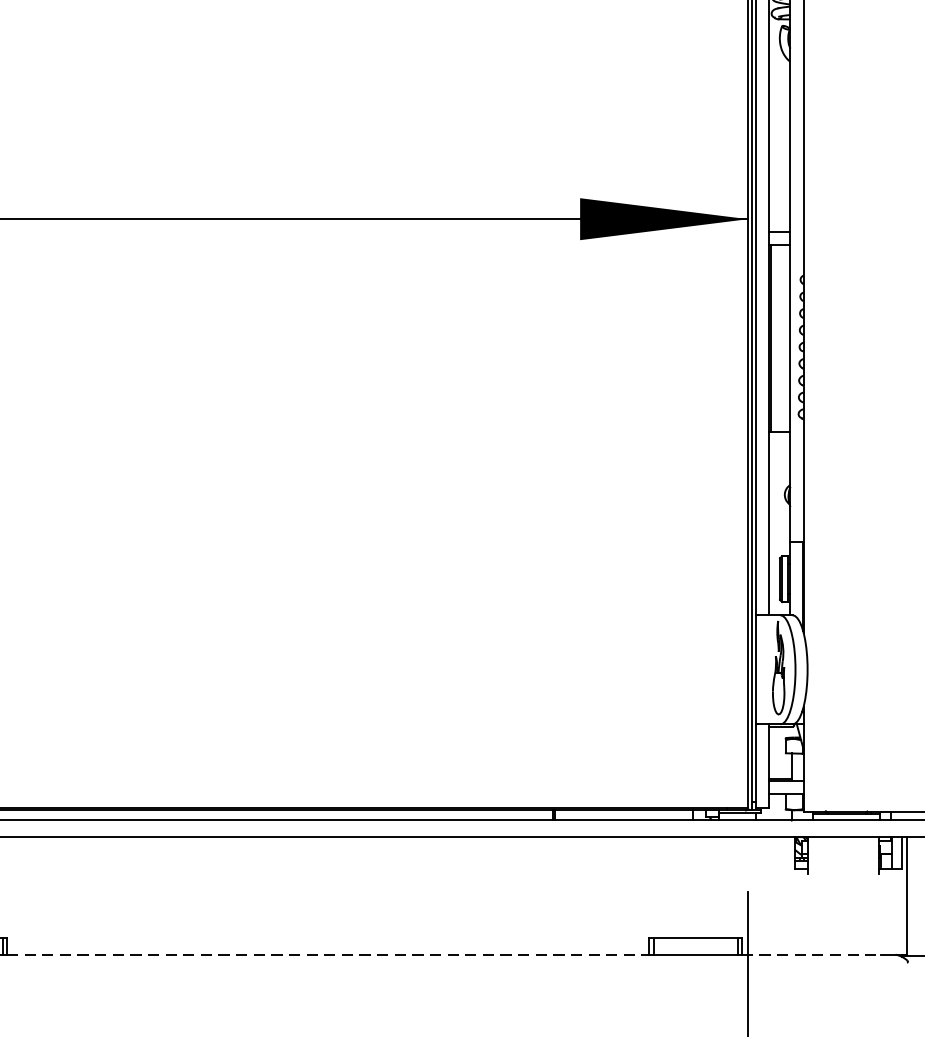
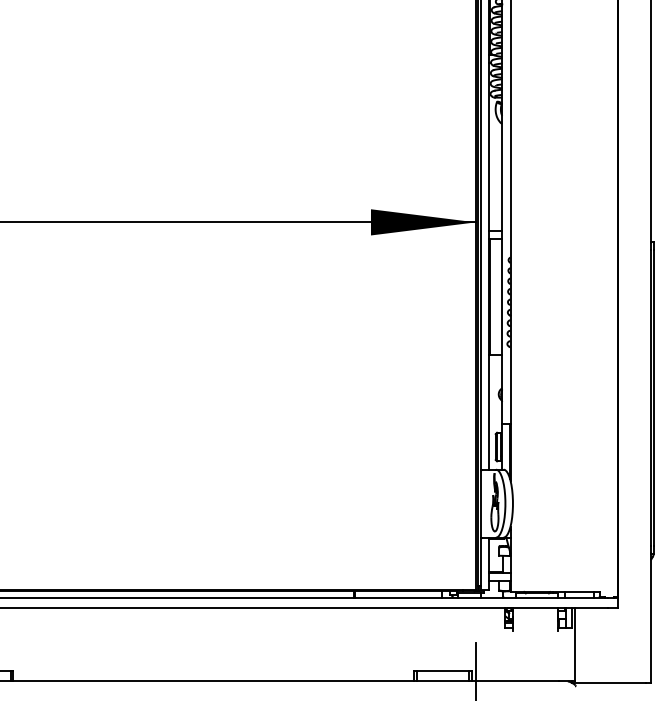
line: (329, 954) -> (214, 681), dashed -> solid
line: (811, 954) -> (515, 681), dashed -> solid

